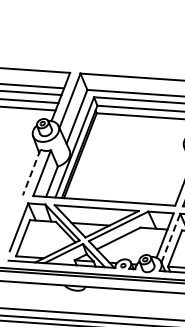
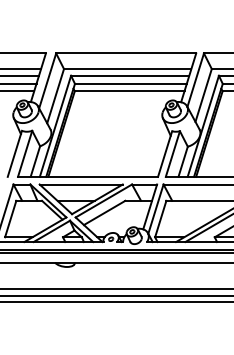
line: (31, 173) -> (14, 154), dashed -> solid
line: (170, 238) -> (155, 209), dashed -> solid

